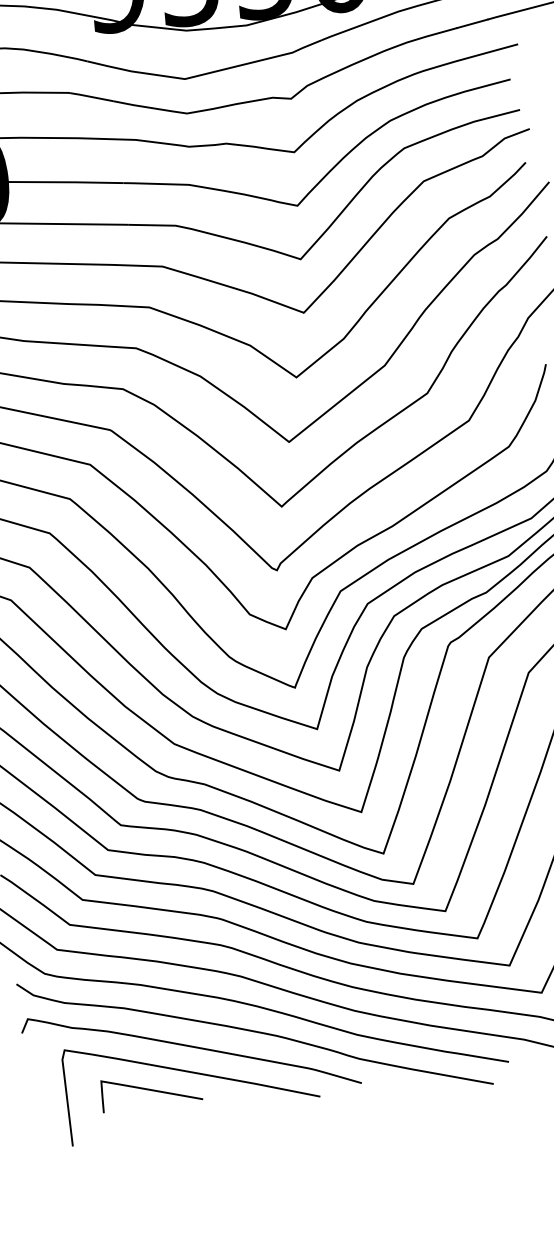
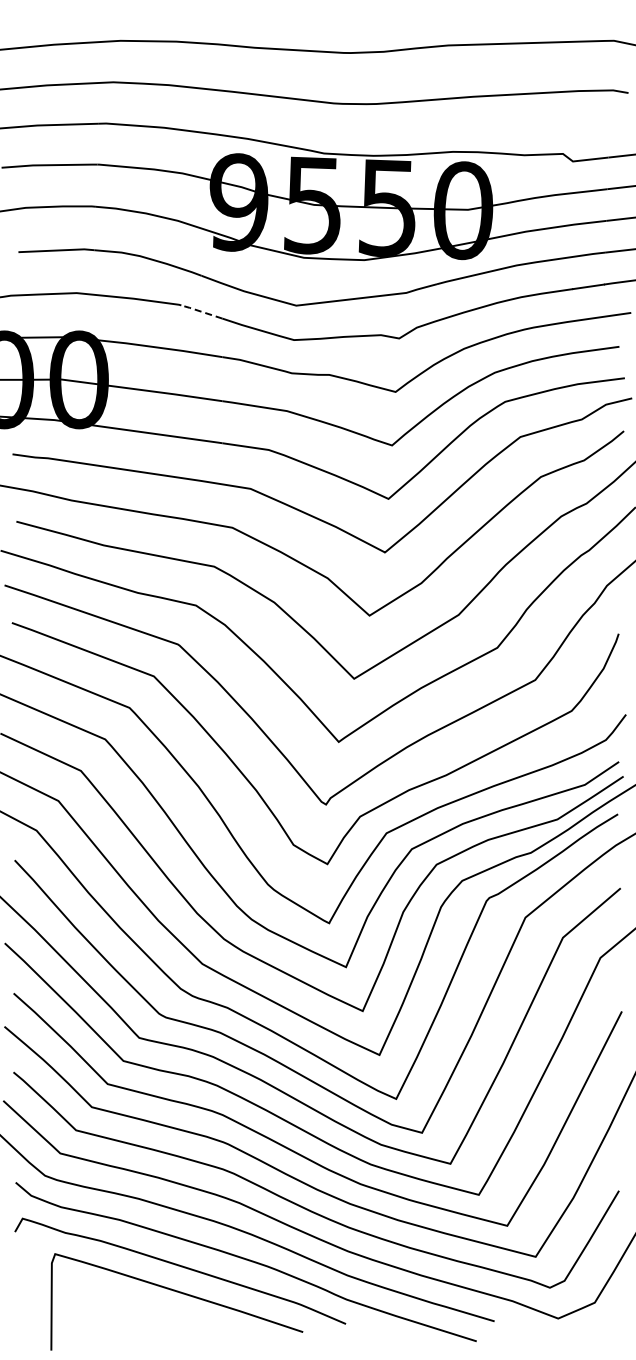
line: (90, 96) -> (200, 311), solid -> dashed
curve: (150, 1090) -> (135, 1304), removed

